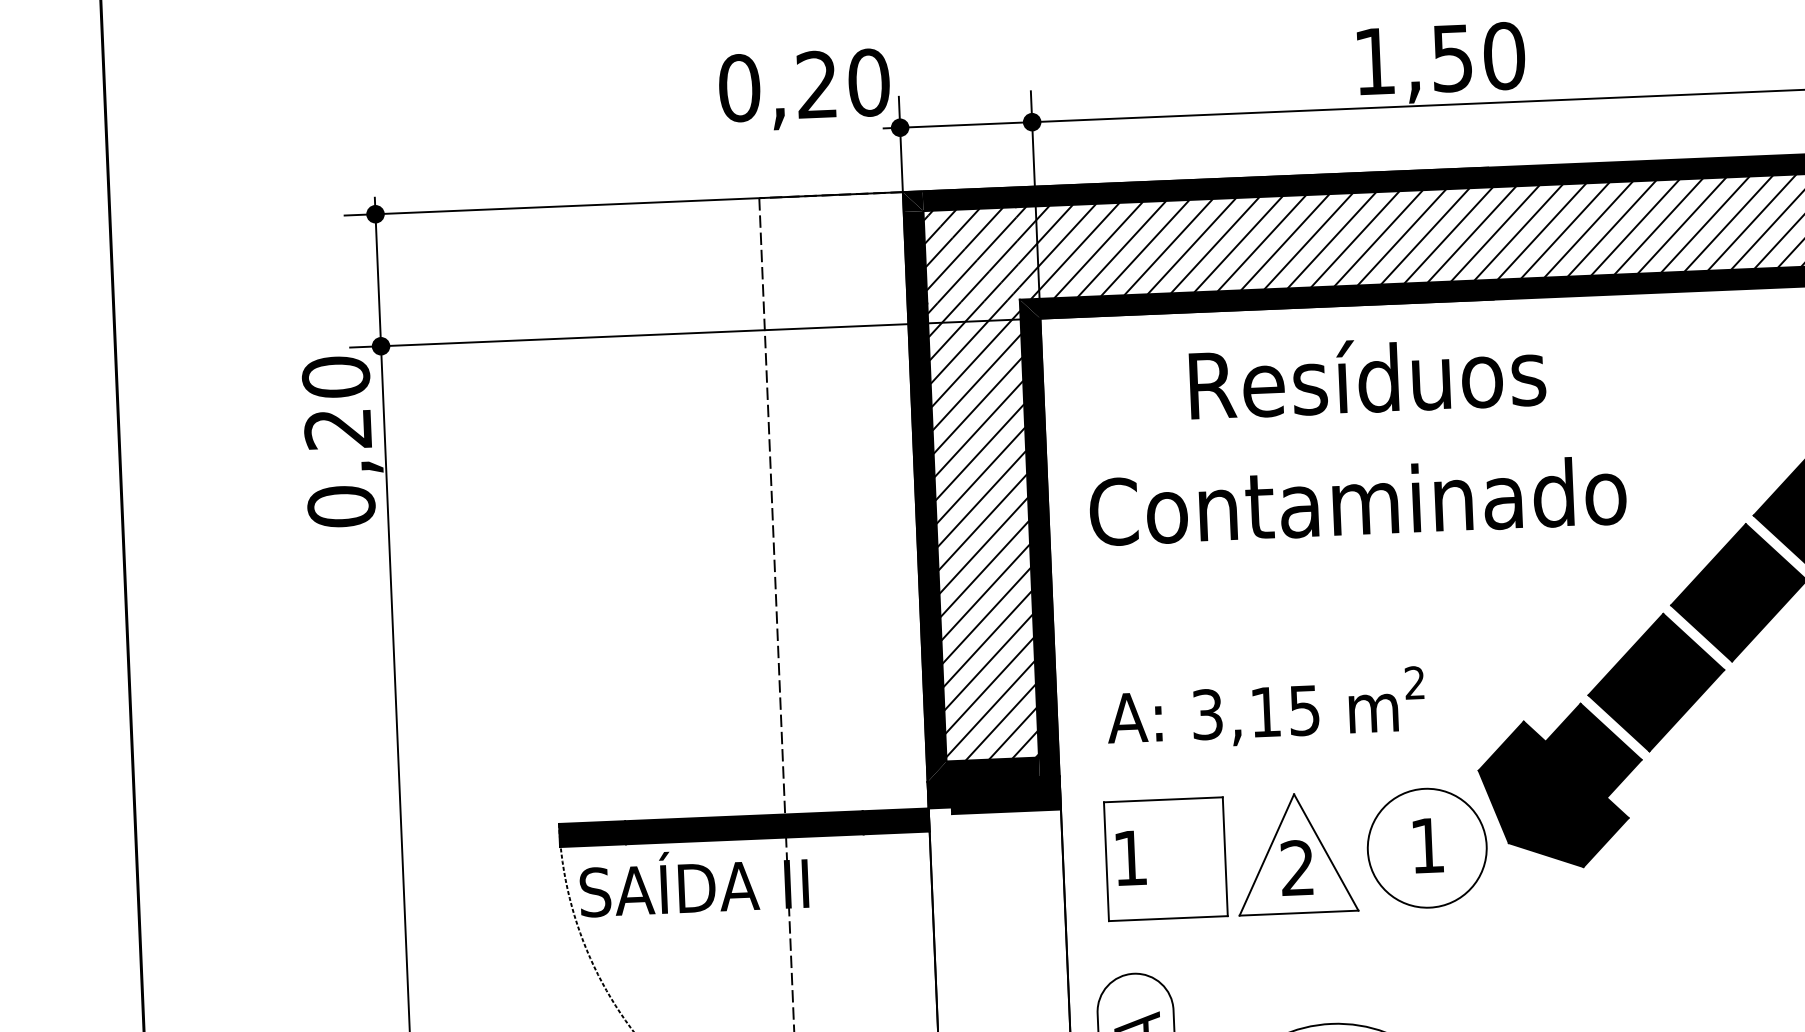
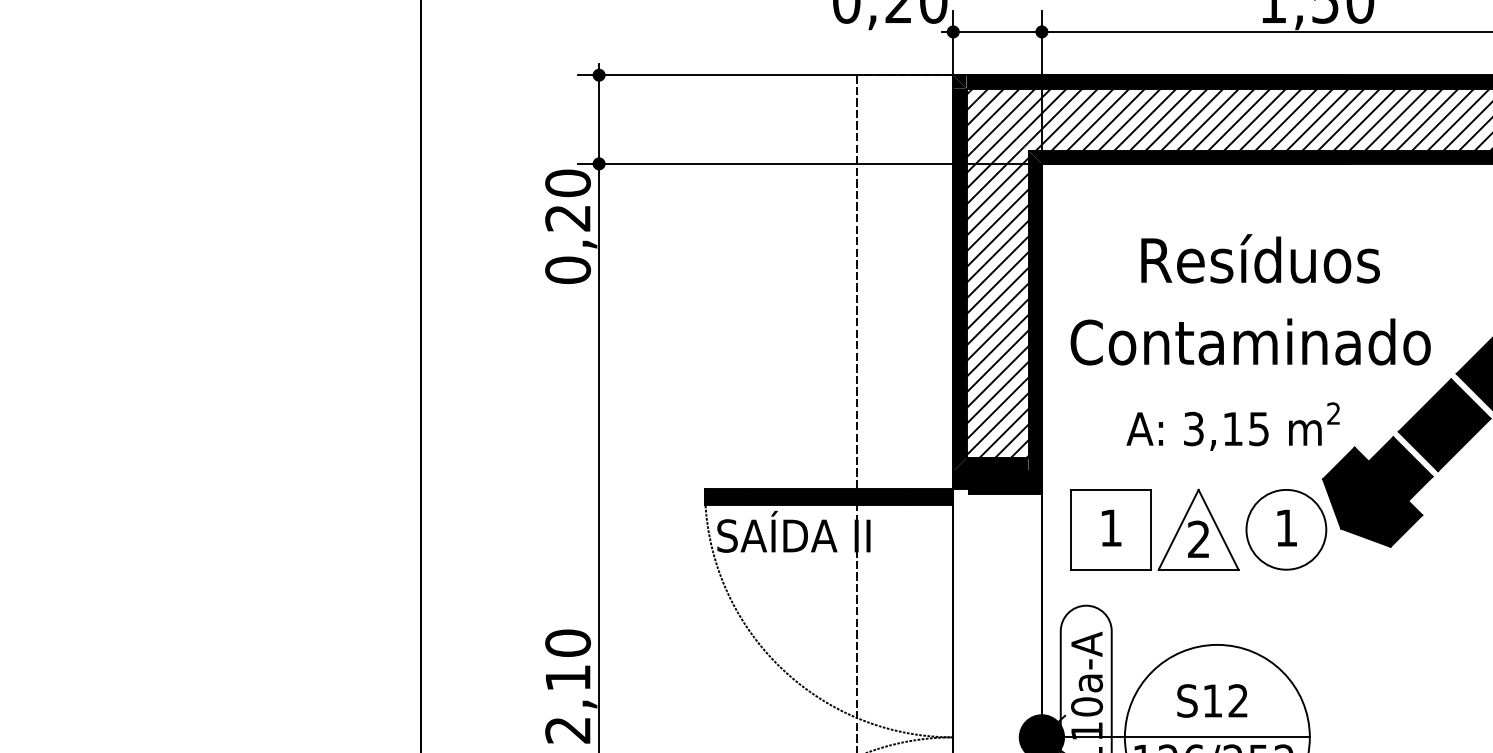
text: (1355, 437) -> (1250, 299), moved
text: (1264, 708) -> (1232, 426), moved
text: (1130, 857) -> (1111, 527), moved

